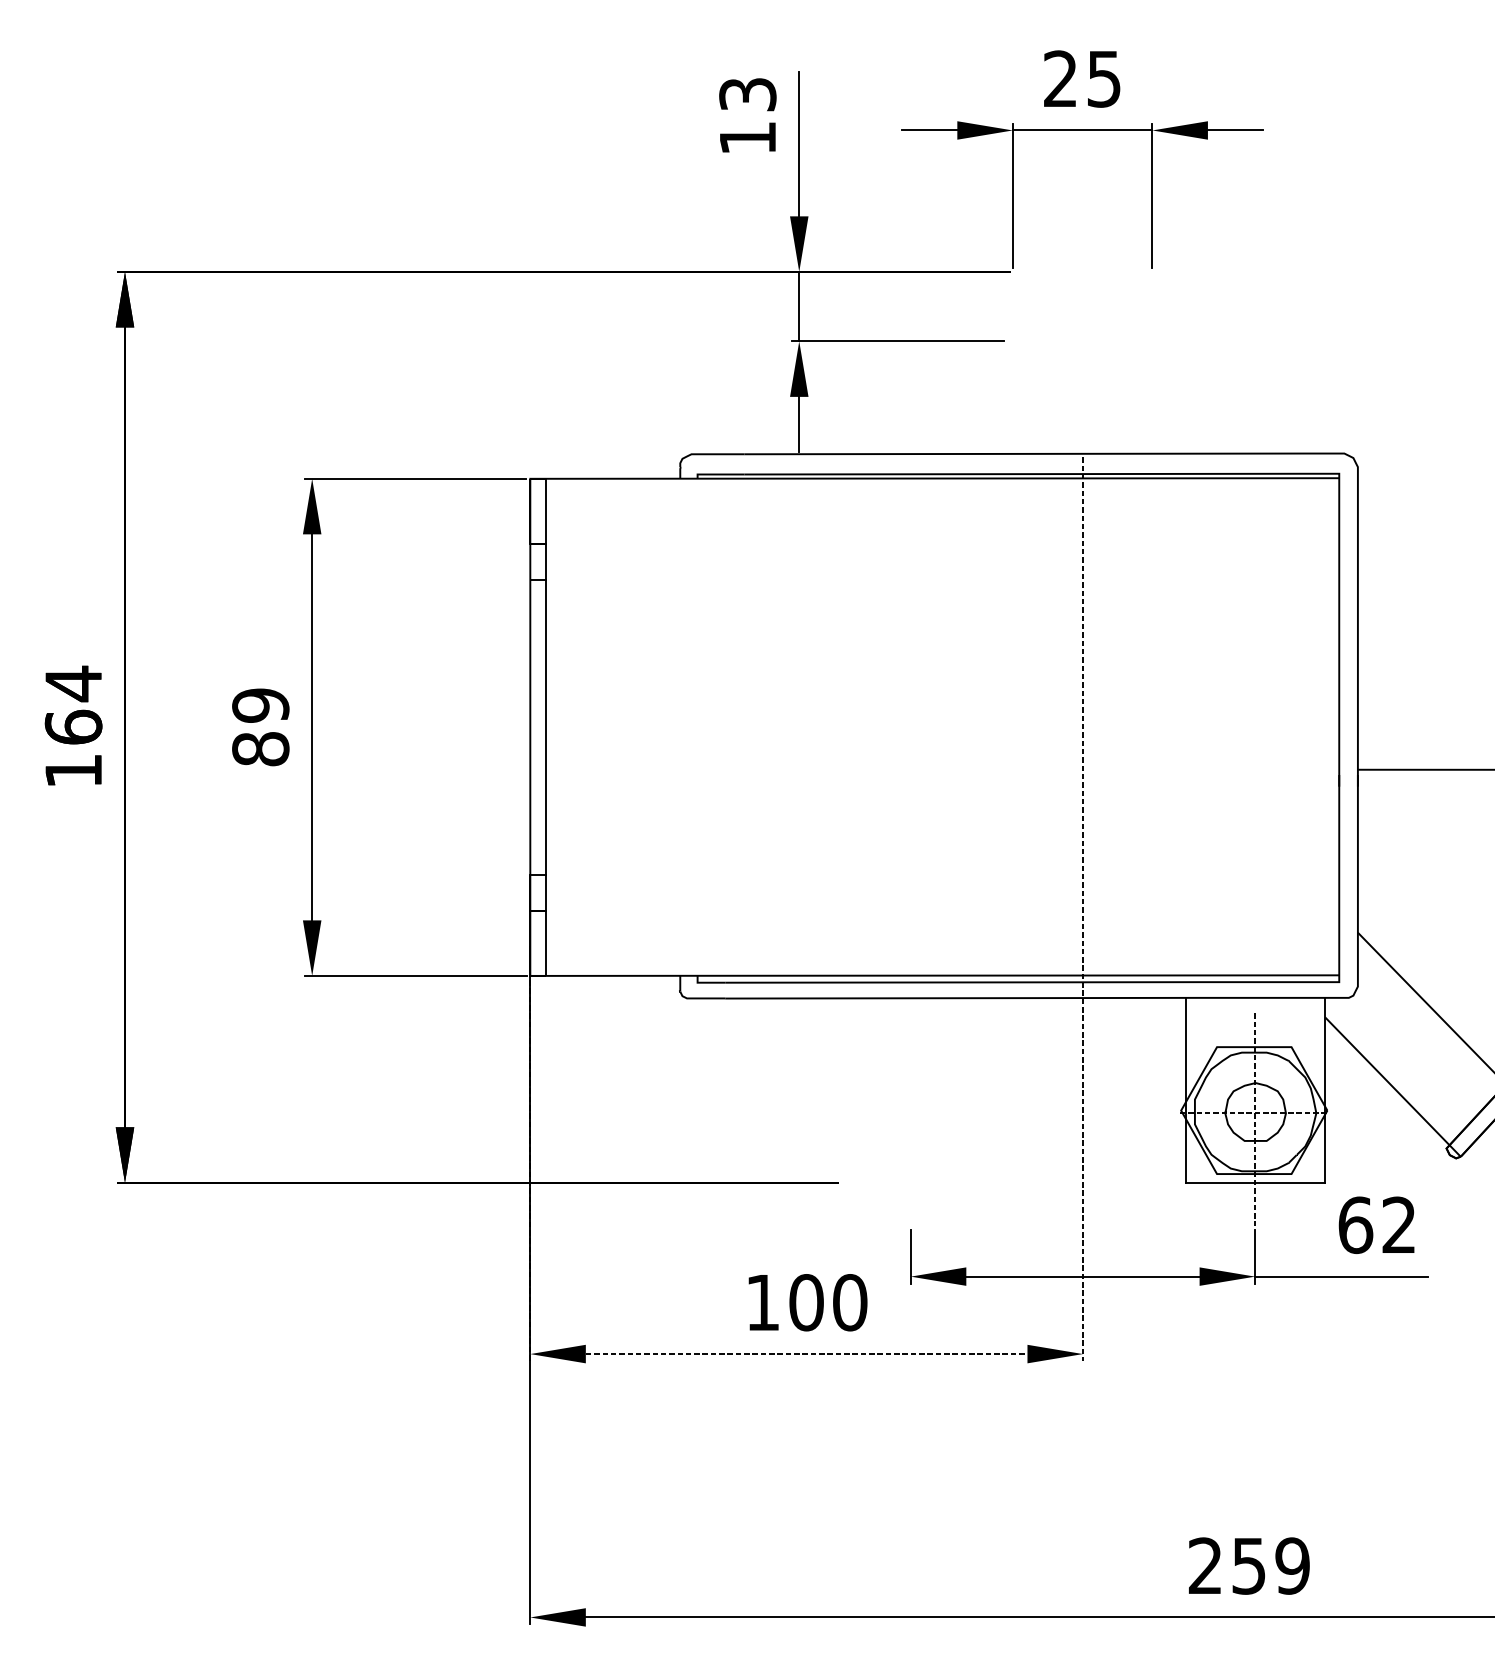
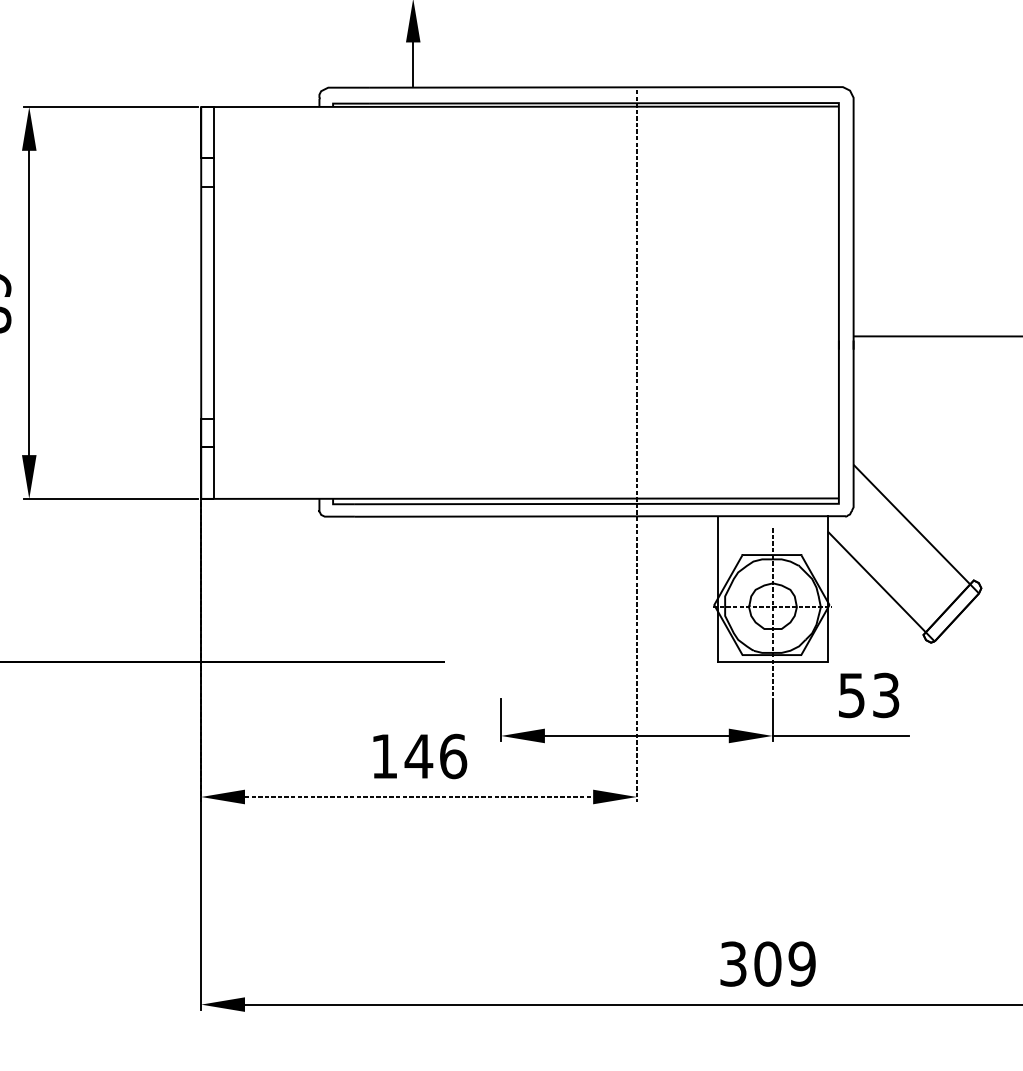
text: (1376, 1225) -> (868, 695), 62 -> 53
text: (827, 1302) -> (435, 756), 100 -> 146
text: (1227, 1565) -> (750, 963), 259 -> 309

